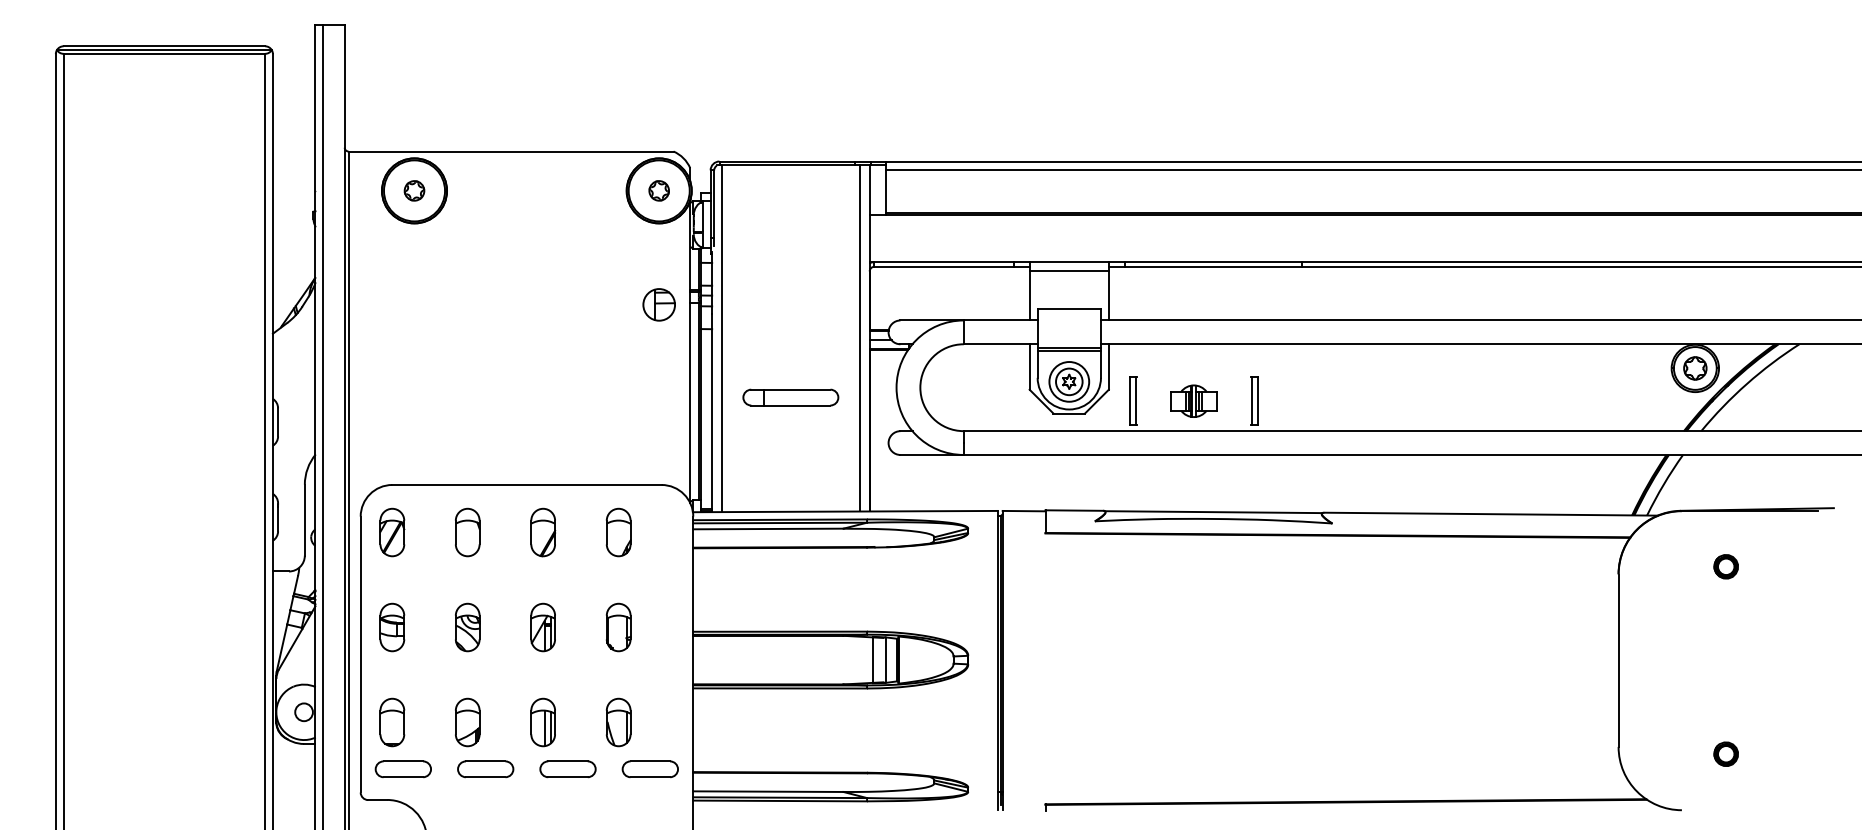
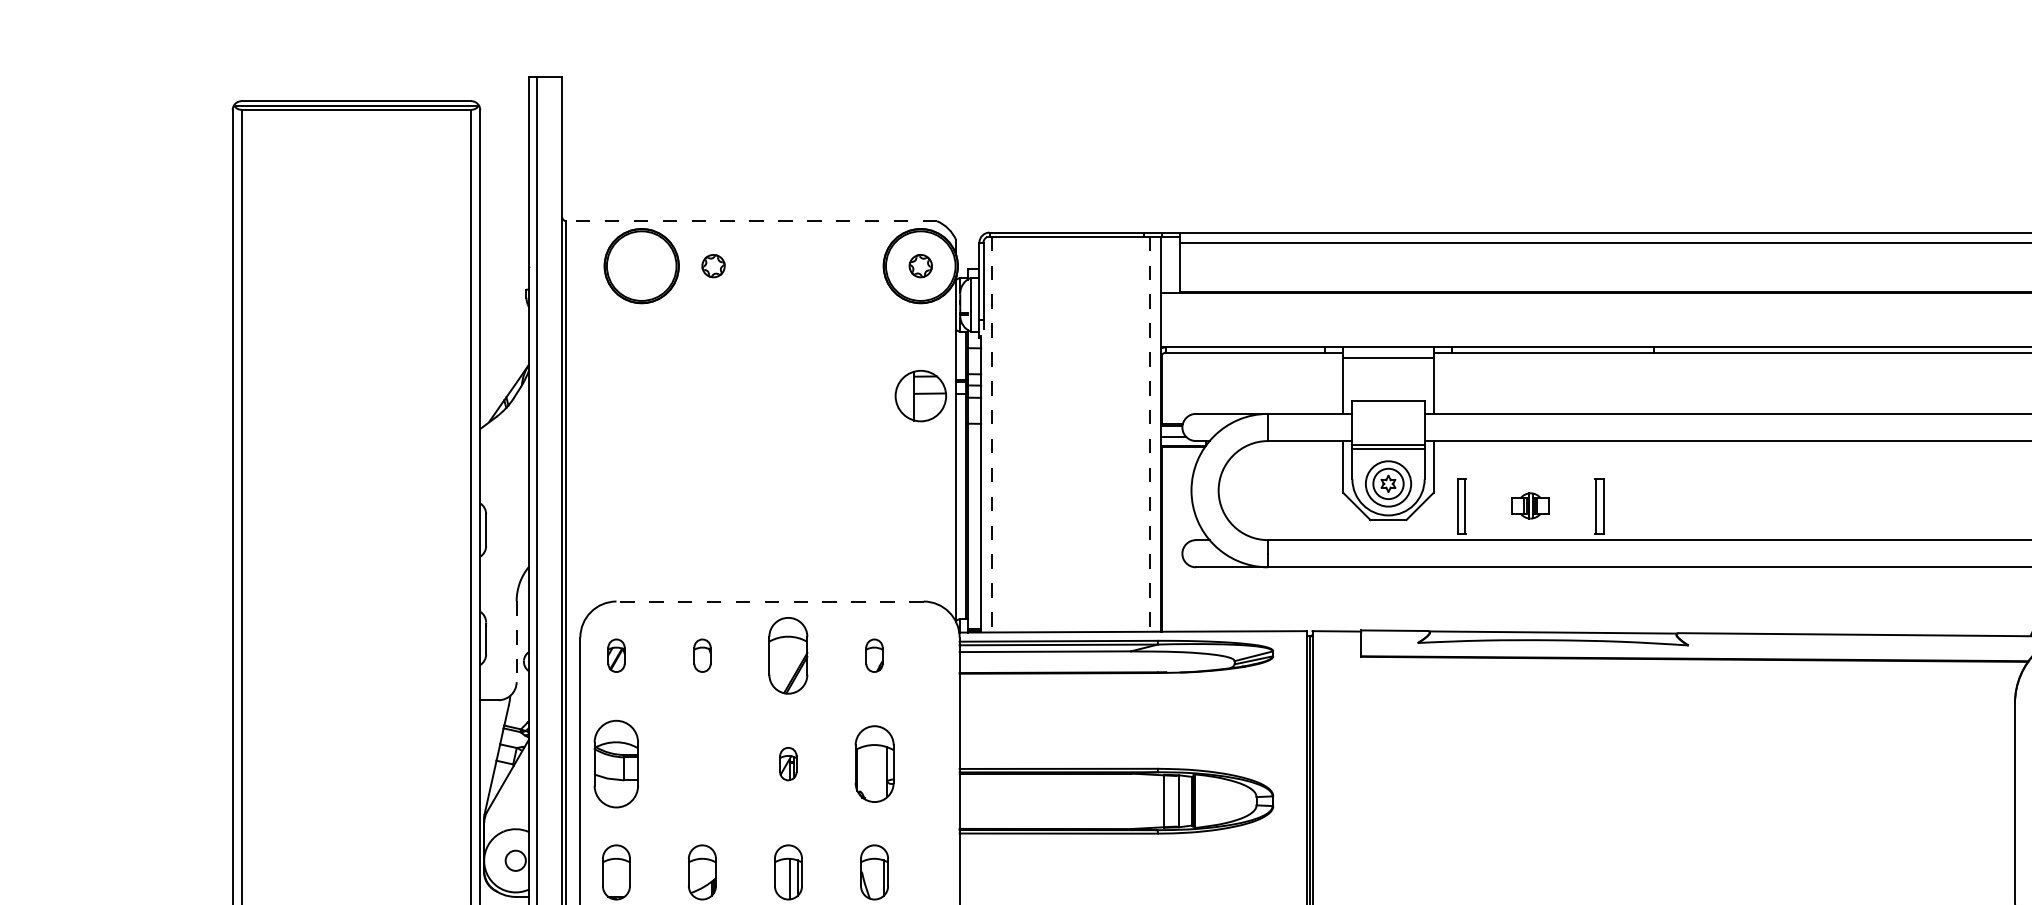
line: (510, 151) -> (751, 221), solid -> dashed
part: (414, 190) -> (713, 265), moved
part: (658, 304) -> (919, 395), size x1.4
line: (721, 338) -> (991, 434), solid -> dashed
line: (860, 338) -> (1150, 434), solid -> dashed
part: (790, 397) -> (1070, 501), removed
part: (1193, 400) -> (1530, 505), size x0.7
line: (526, 484) -> (769, 600), solid -> dashed
line: (304, 520) -> (516, 642), solid -> dashed
part: (392, 532) -> (616, 655), size x0.6
part: (467, 532) -> (702, 655), size x0.6
part: (543, 532) -> (788, 655), size x1.4
part: (618, 532) -> (874, 655), size x0.6
part: (392, 627) -> (616, 764), size x1.6
part: (467, 627) -> (702, 764), removed
part: (542, 627) -> (787, 764), size x0.6
part: (618, 627) -> (874, 764), size x1.4

